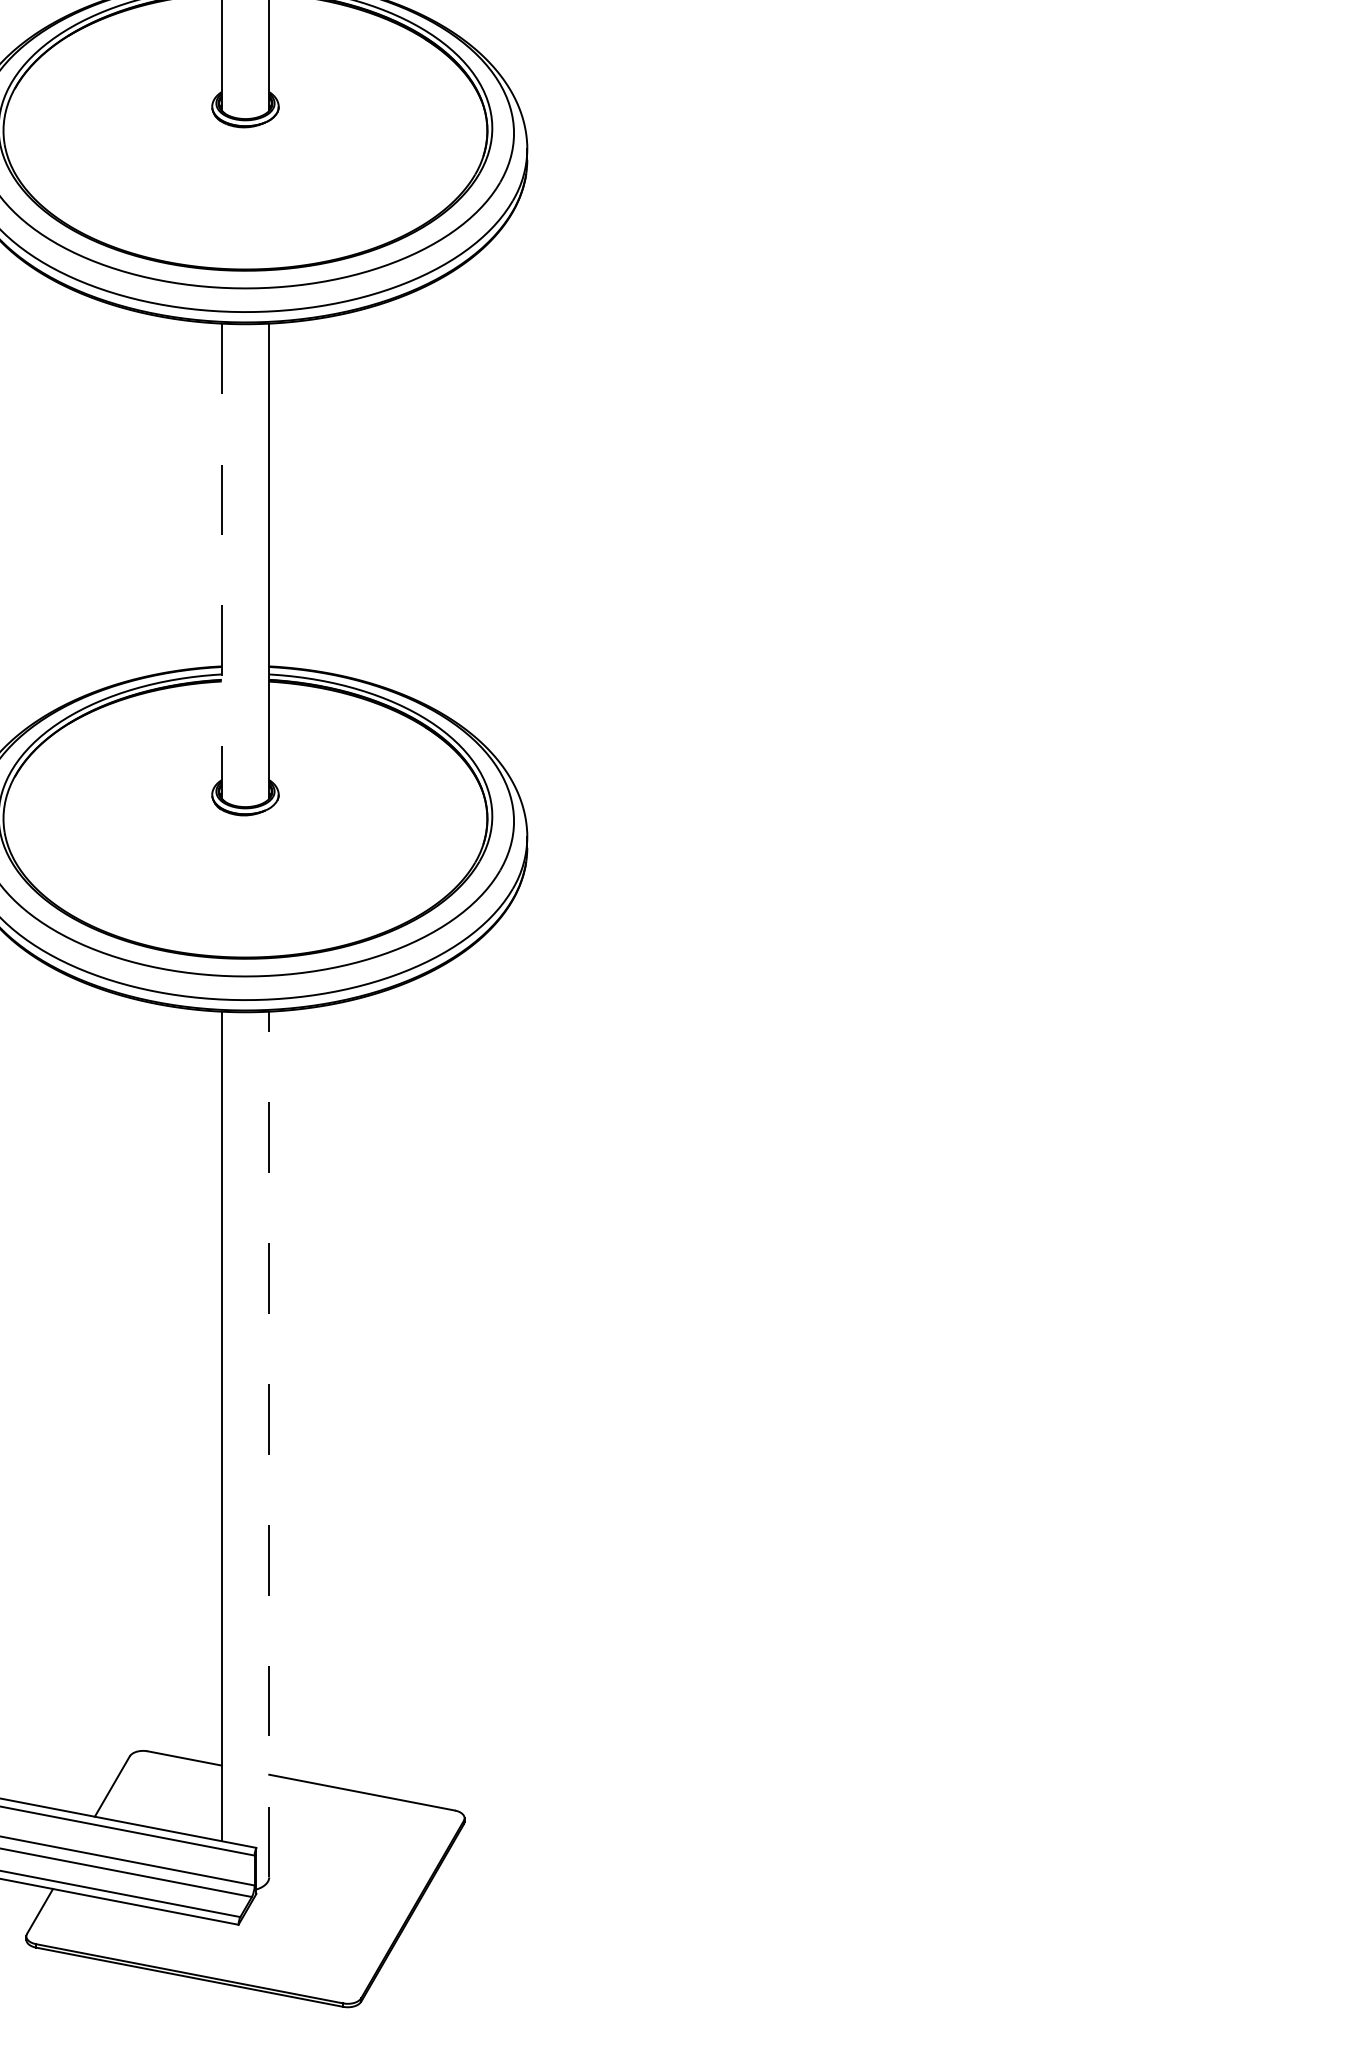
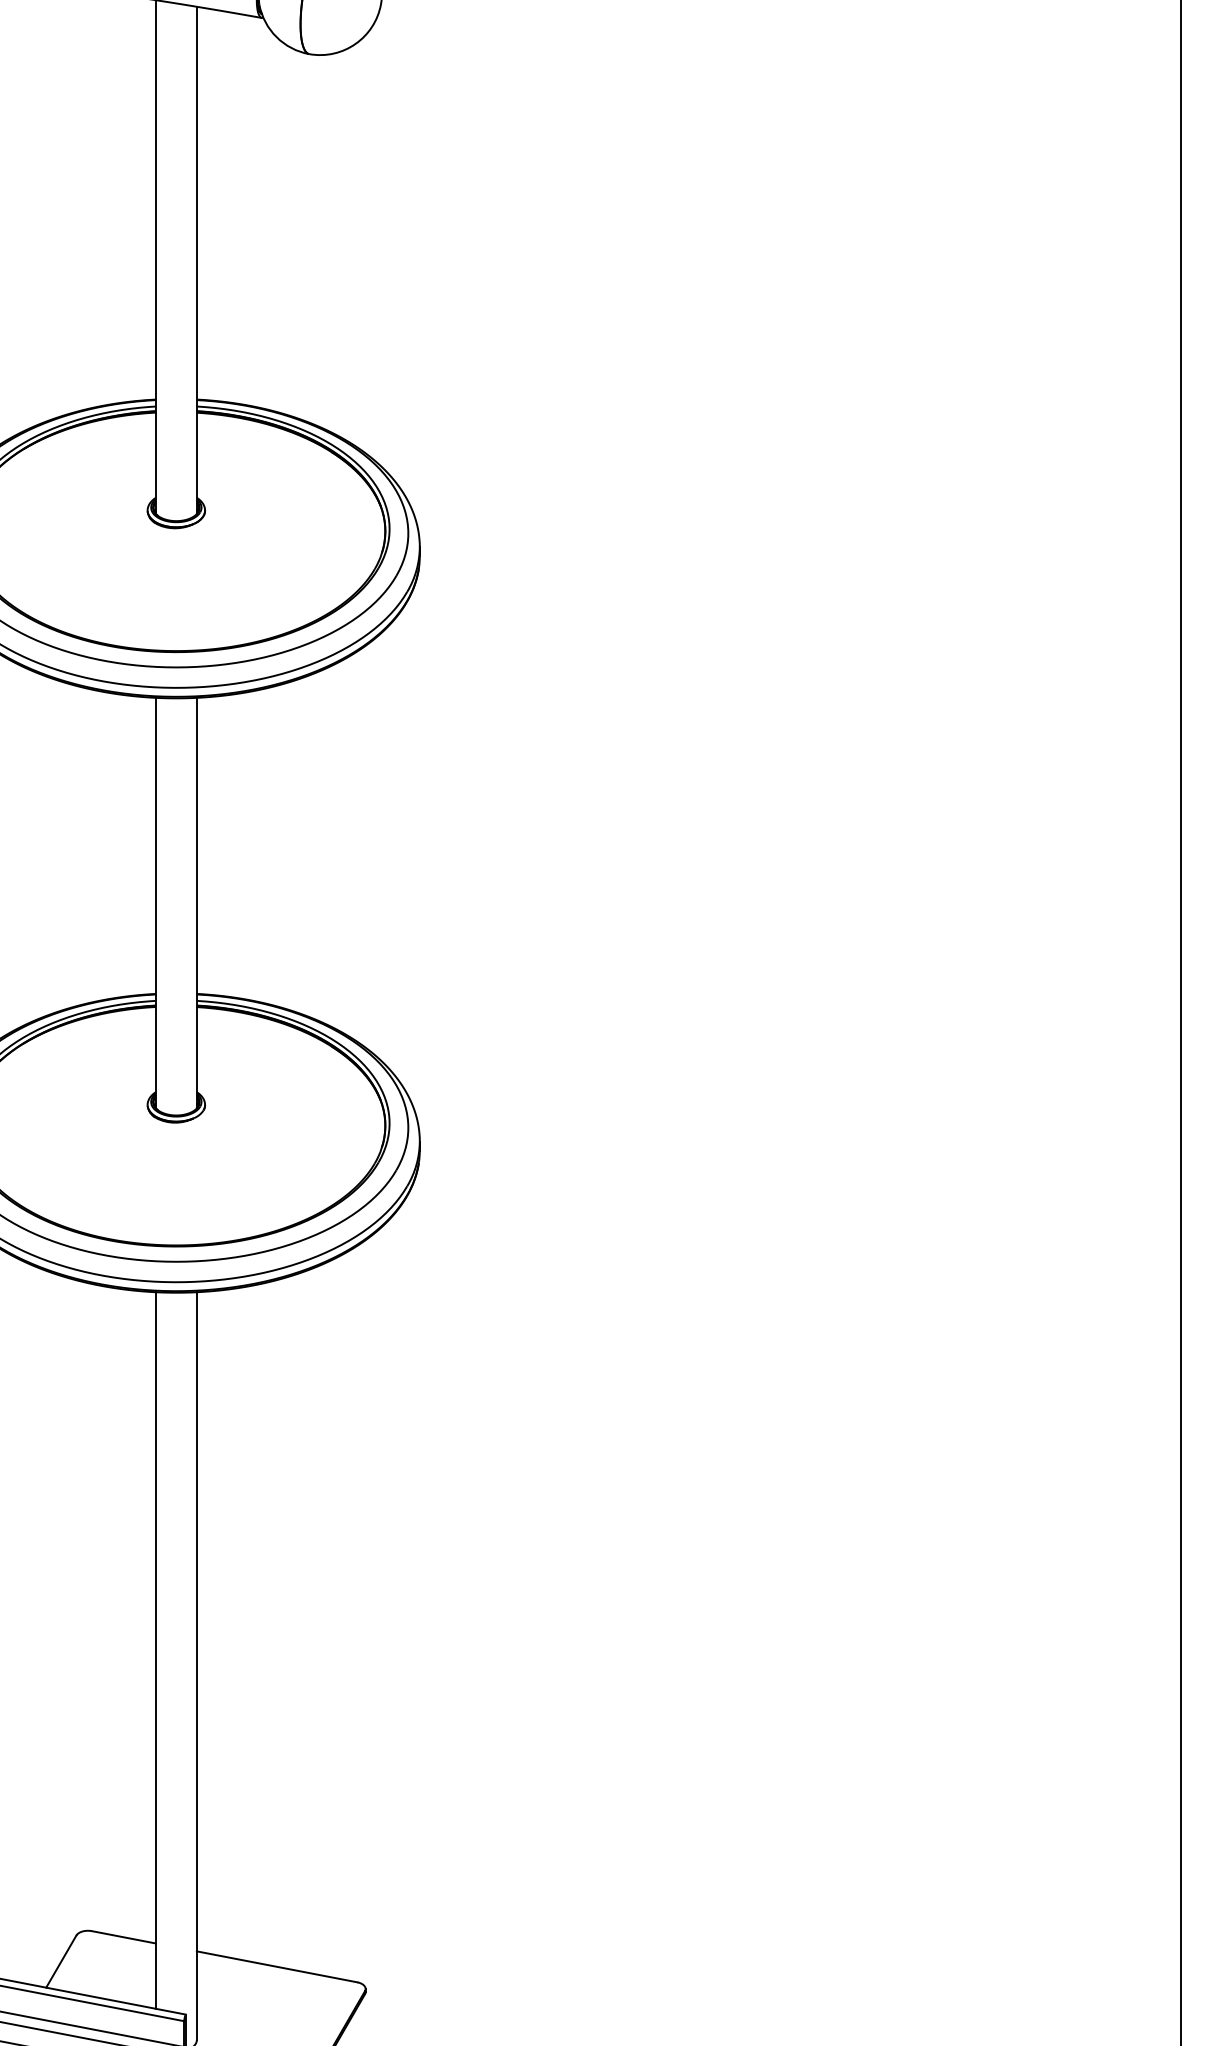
line: (221, 561) -> (155, 903), dashed -> solid
line: (268, 1444) -> (196, 1666), dashed -> solid

